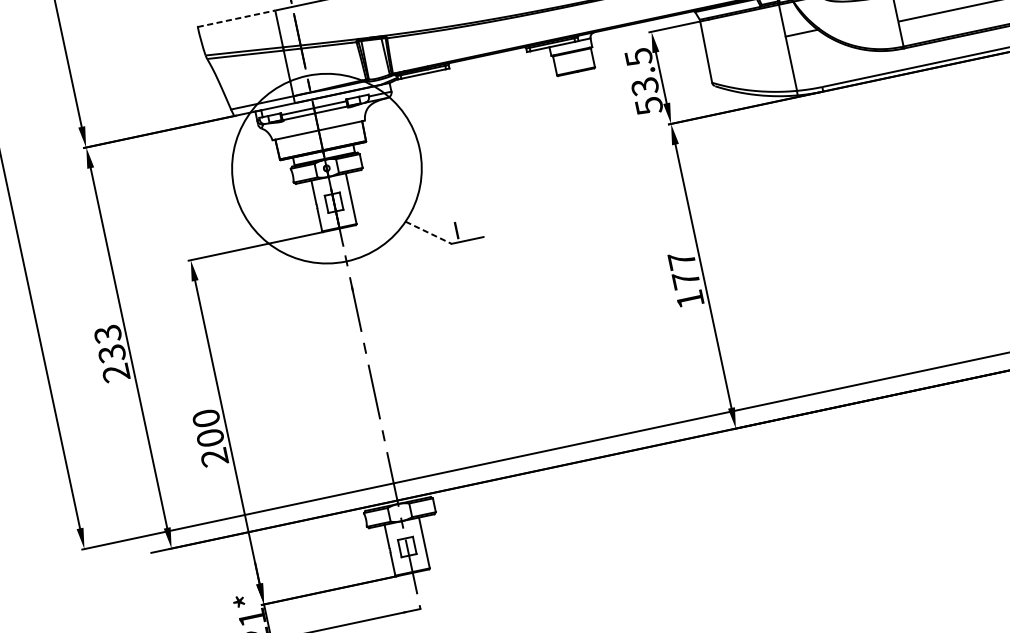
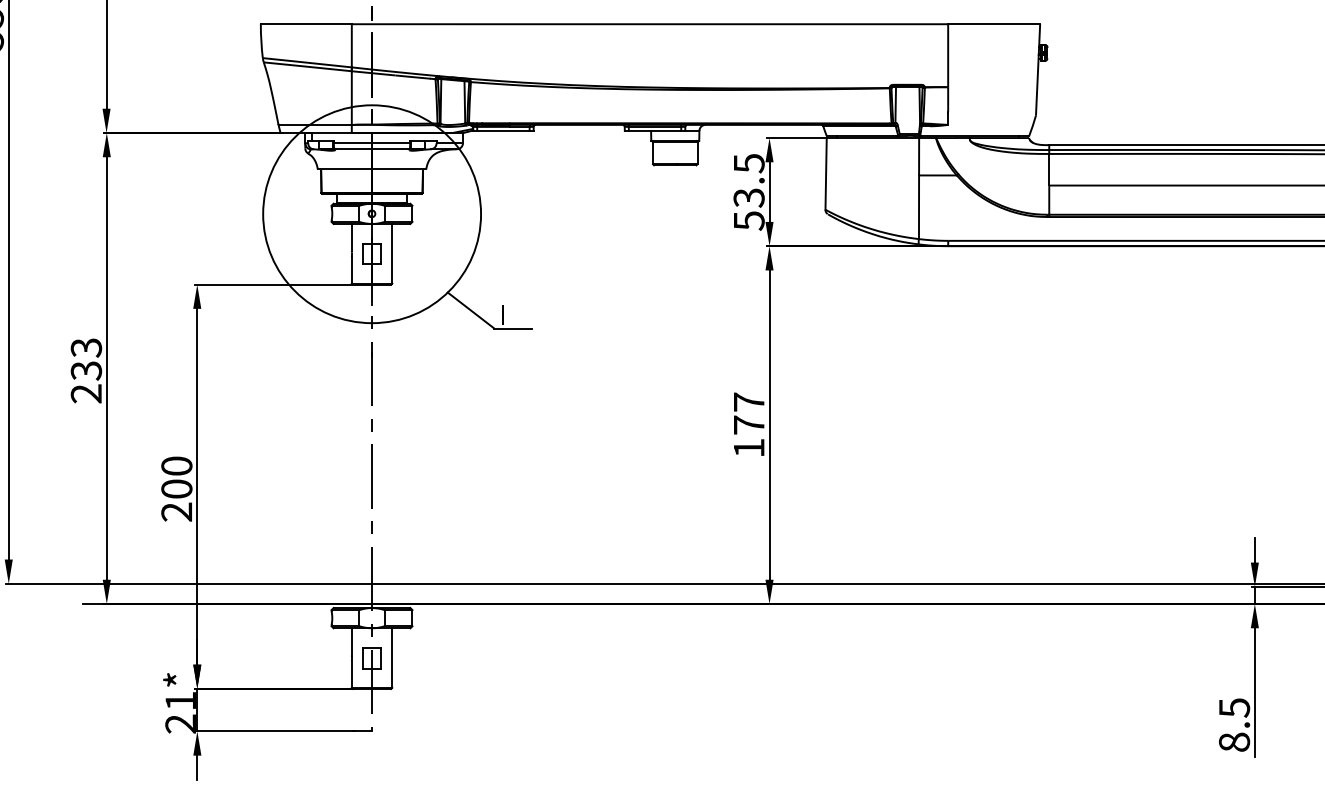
line: (236, 18) -> (306, 24), dashed -> solid
line: (428, 232) -> (471, 310), dashed -> solid

